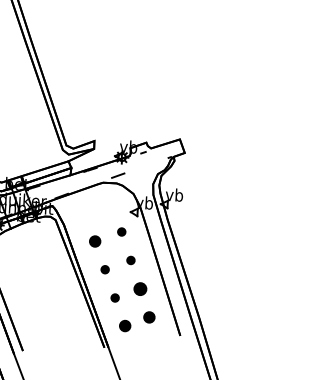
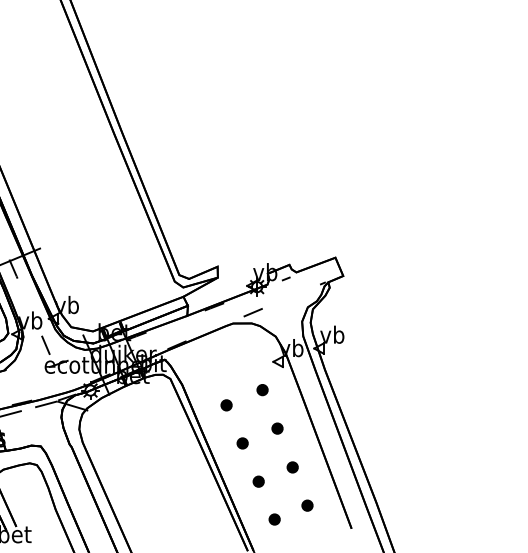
part: (95, 241) -> (226, 405), size x0.71
part: (140, 289) -> (292, 467), size x0.62
part: (149, 317) -> (307, 505), size x0.71
part: (124, 325) -> (274, 519), size x0.71

